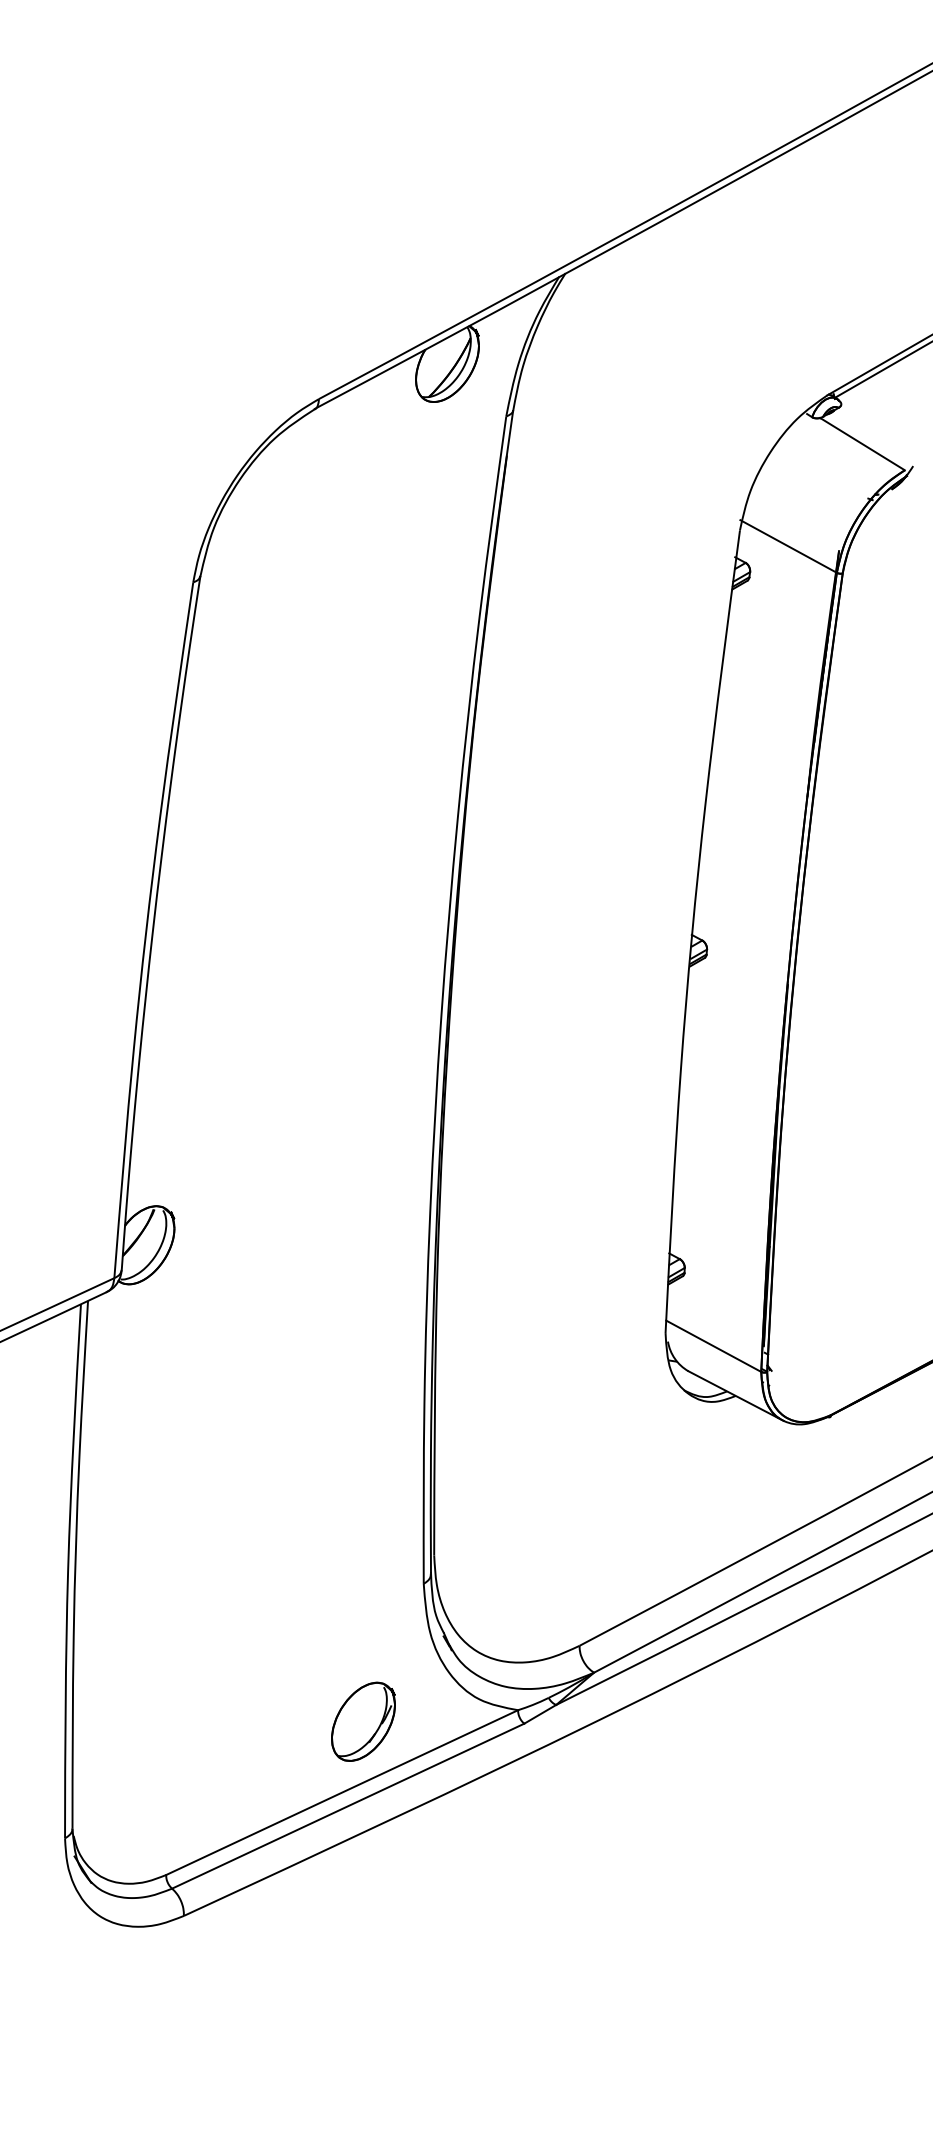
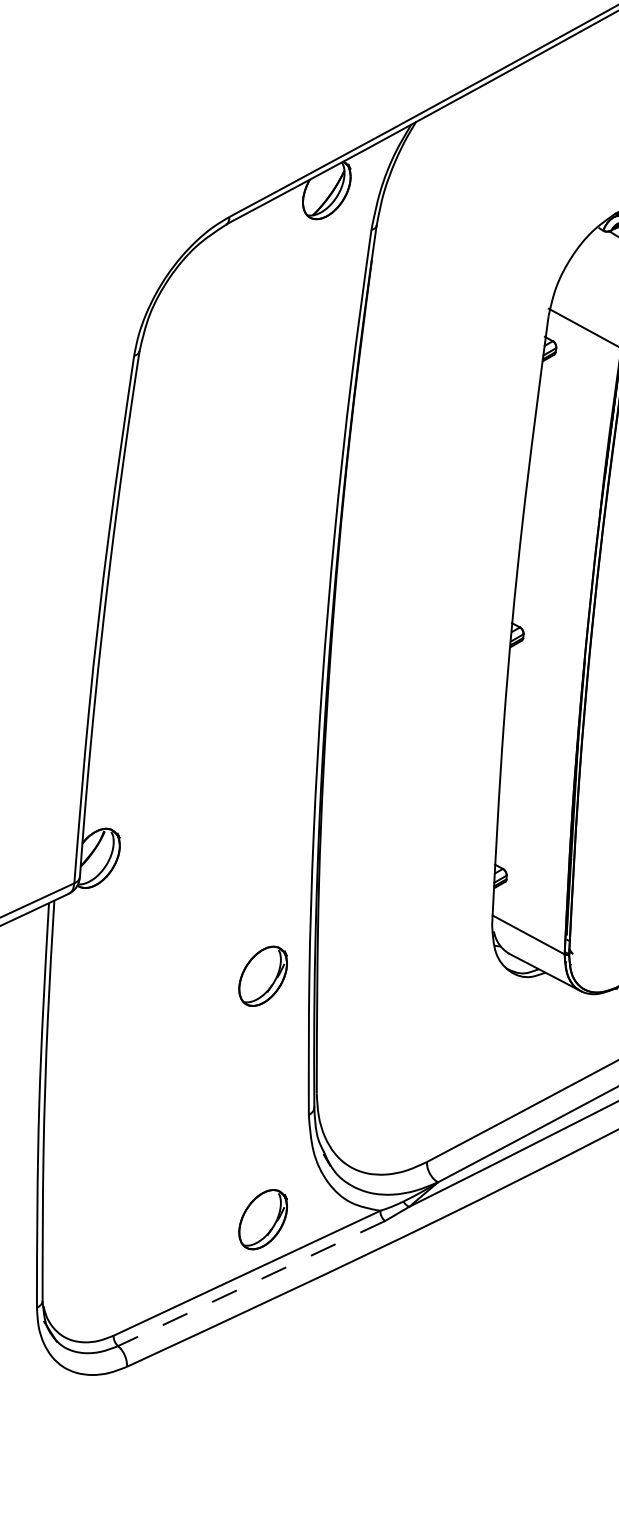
part: (363, 1400) -> (263, 976), added
line: (347, 1806) -> (251, 1283), solid -> dashed

